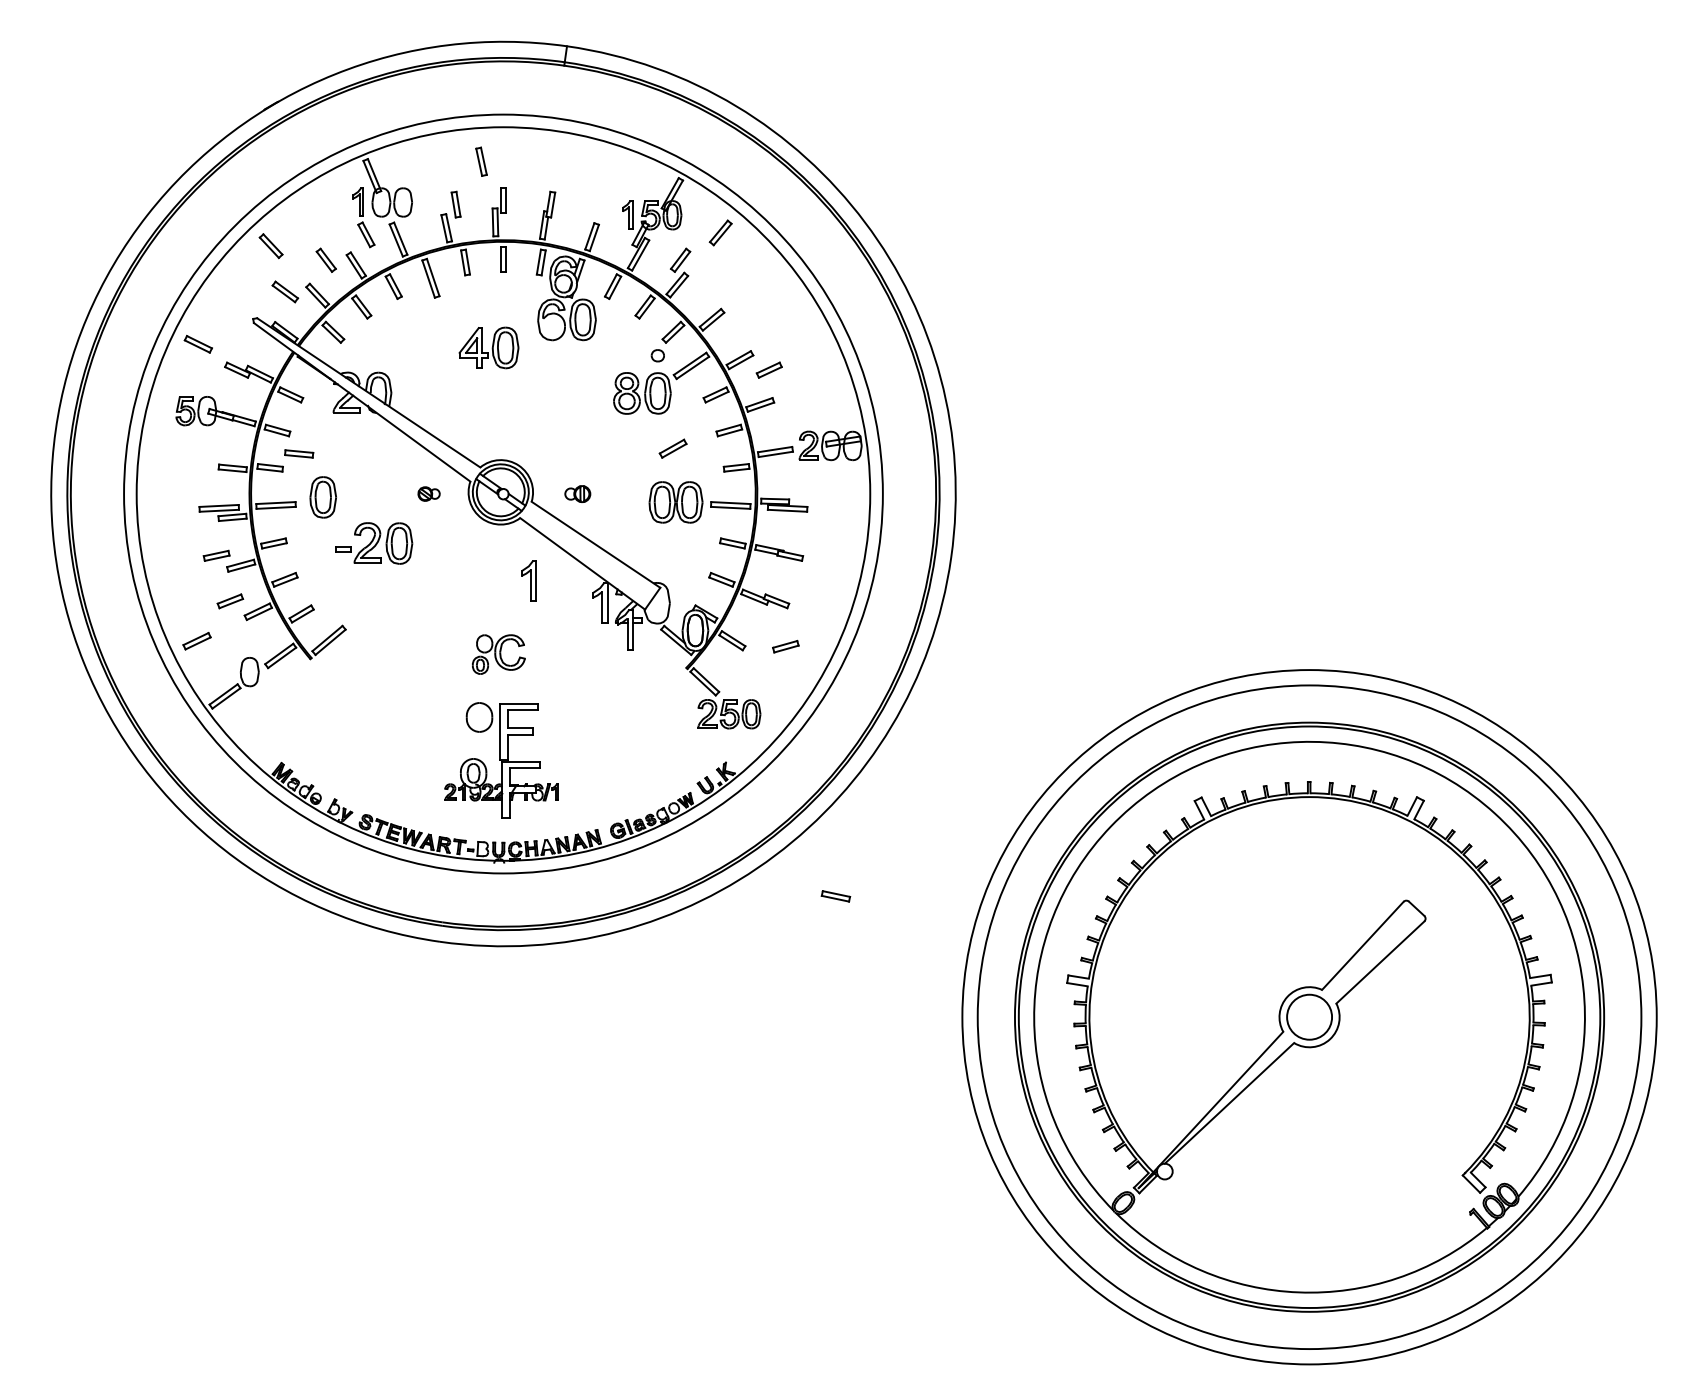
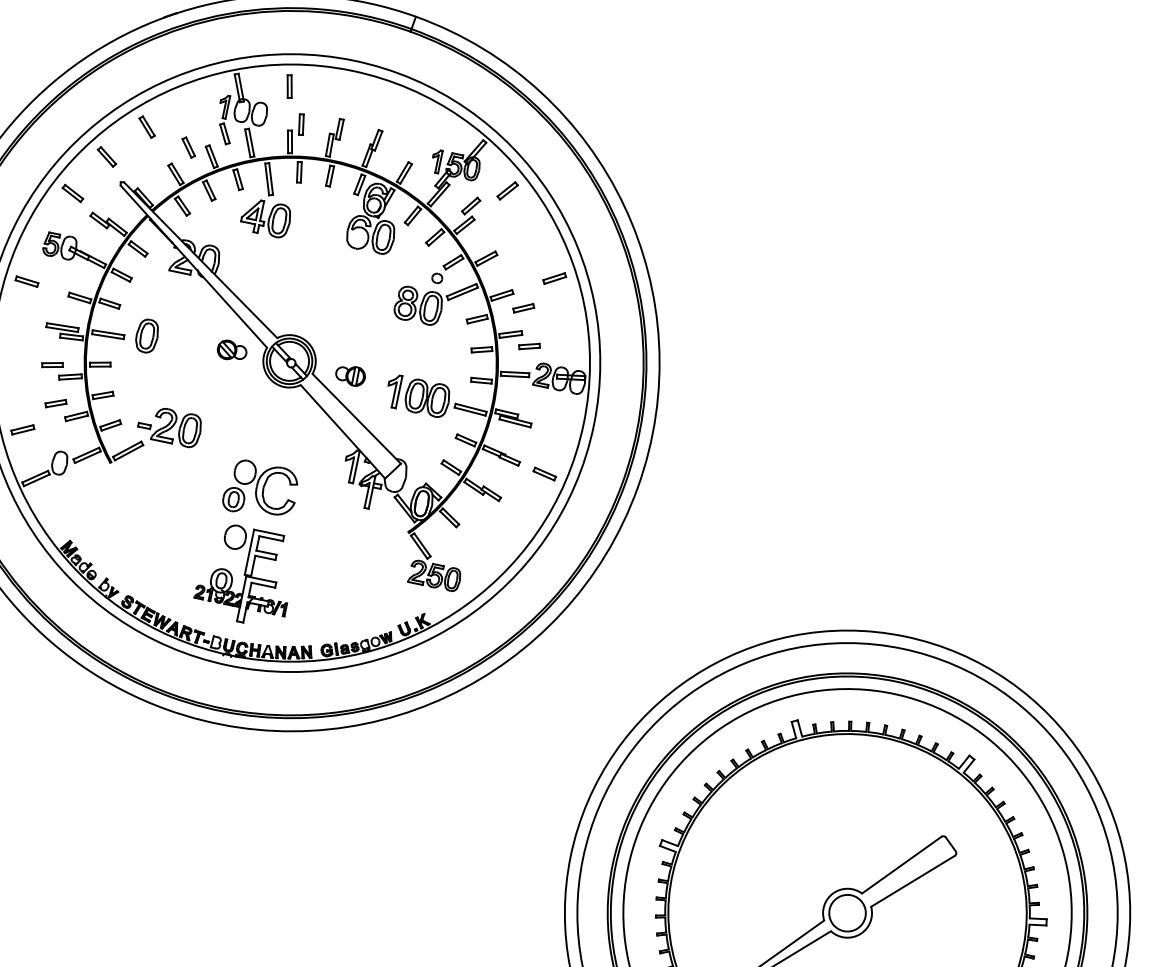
part: (481, 161) -> (289, 86), moved
part: (285, 291) -> (107, 156), moved
part: (488, 347) -> (265, 217), moved
part: (672, 448) -> (554, 278), moved
part: (299, 453) -> (27, 281), moved
part: (428, 493) -> (231, 350), size x1.67
part: (577, 493) -> (350, 374), size x1.43
part: (374, 543) -> (170, 426), moved
part: (528, 580) -> (393, 390), moved
part: (785, 646) -> (529, 346), moved
part: (498, 654) -> (260, 490), size x1.67
part: (835, 896) -> (544, 474), moved

